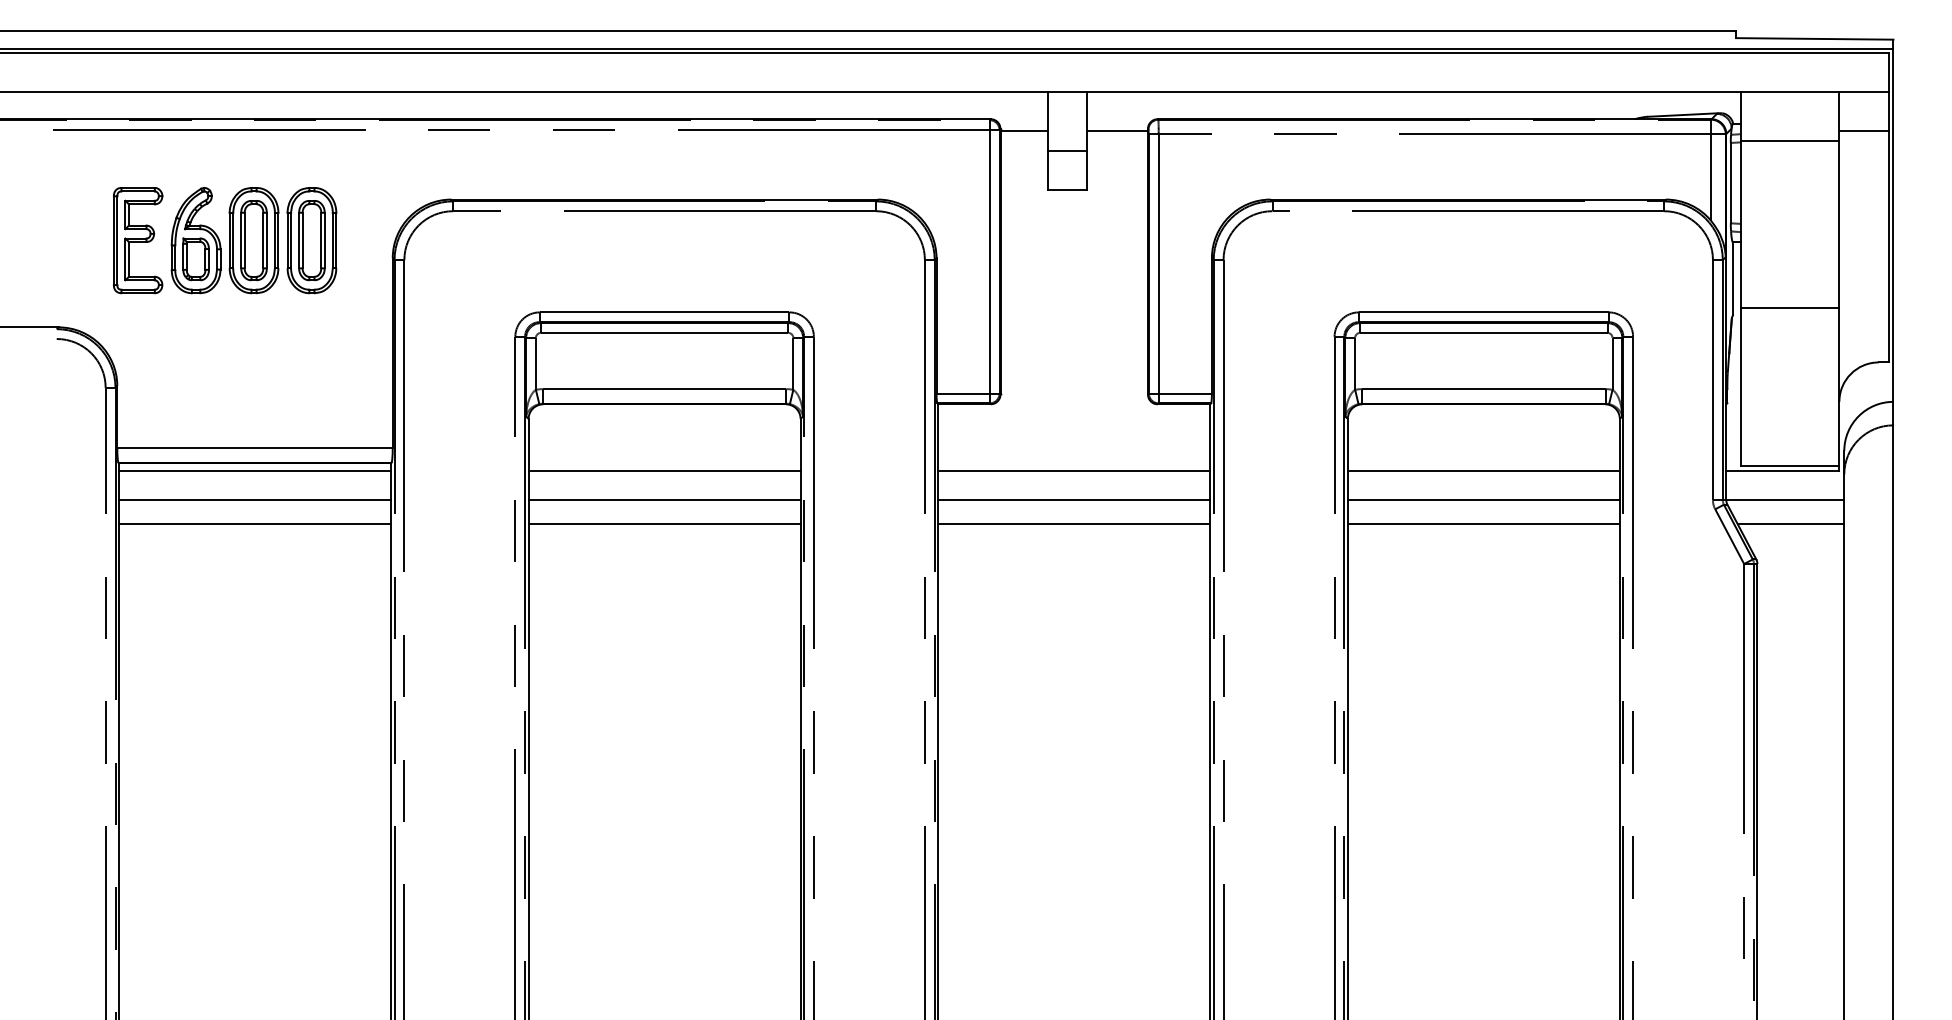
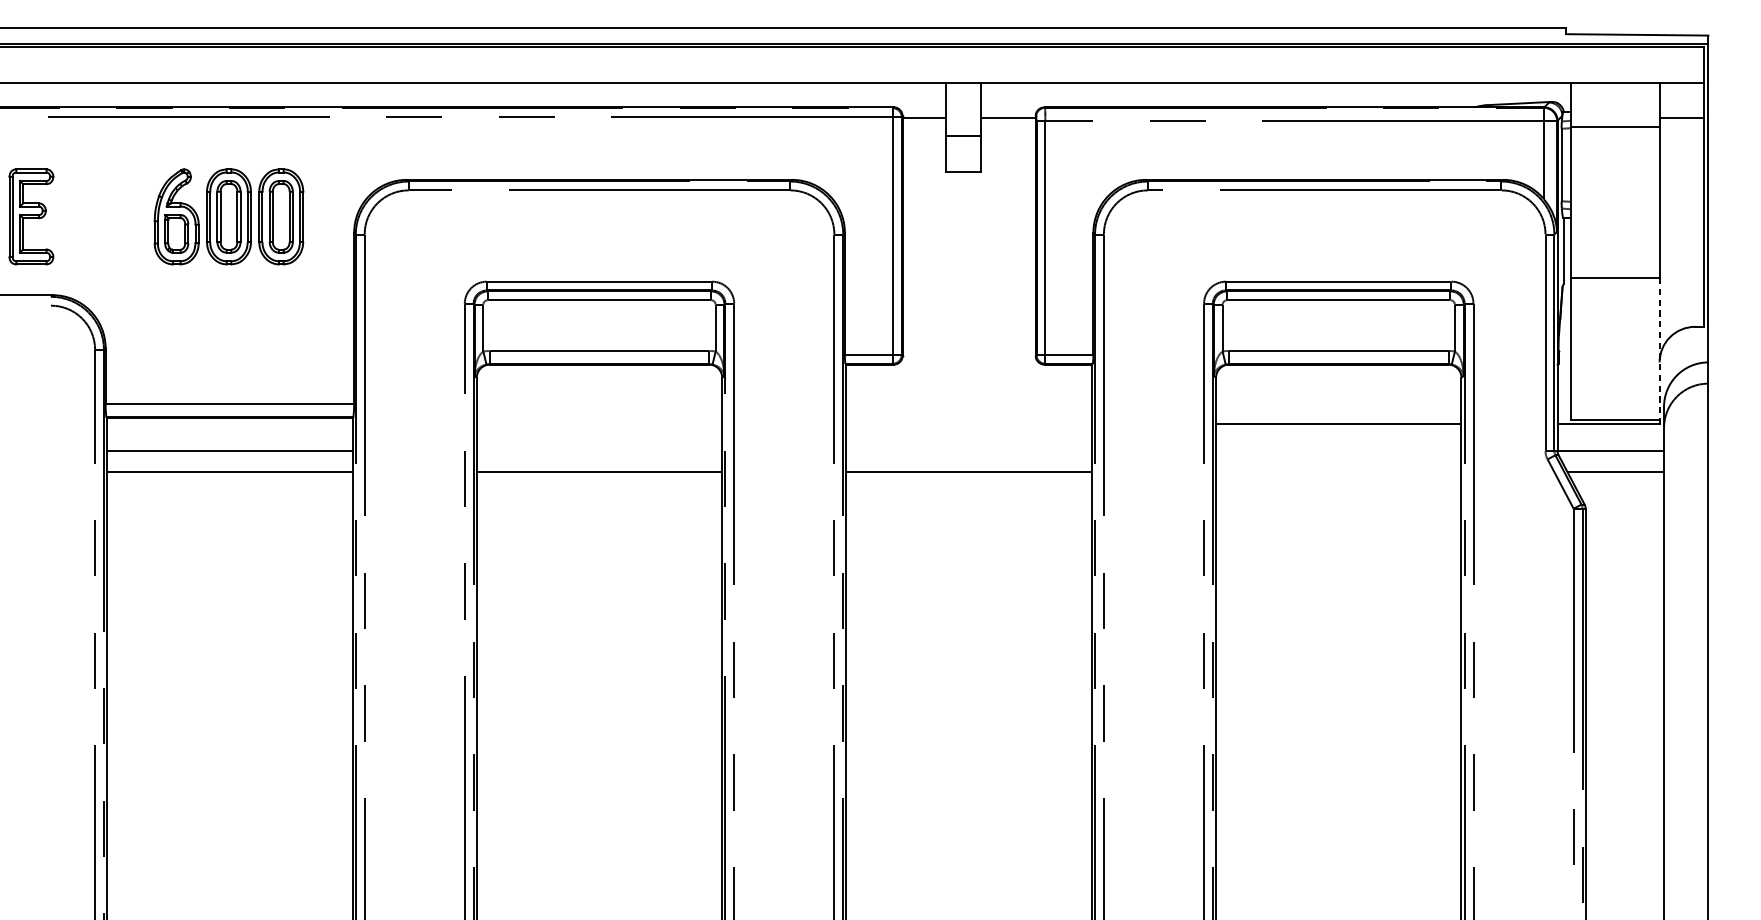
part: (138, 240) -> (31, 216), moved
line: (1839, 387) -> (1659, 349), solid -> dashed
line: (255, 470) -> (230, 424), removed
line: (664, 470) -> (599, 424), removed
line: (1074, 470) -> (969, 424), removed
line: (664, 500) -> (599, 451), removed
line: (1074, 500) -> (969, 451), removed
line: (1483, 500) -> (1338, 451), removed
line: (1483, 523) -> (1338, 472), removed

